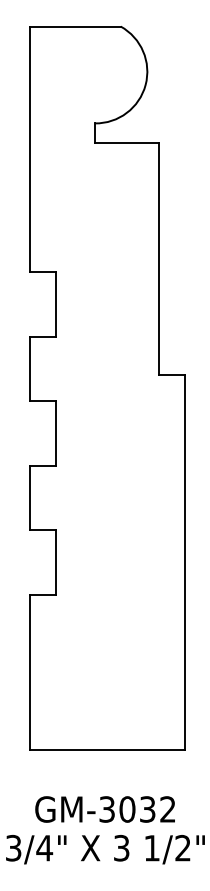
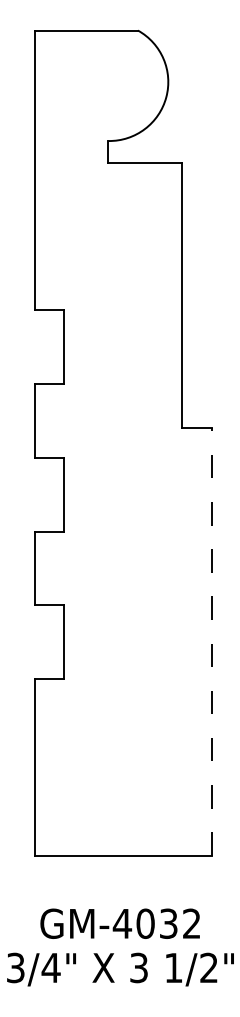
line: (185, 562) -> (211, 642), solid -> dashed
text: (107, 809) -> (122, 923), GM-3032 -> GM-4032

